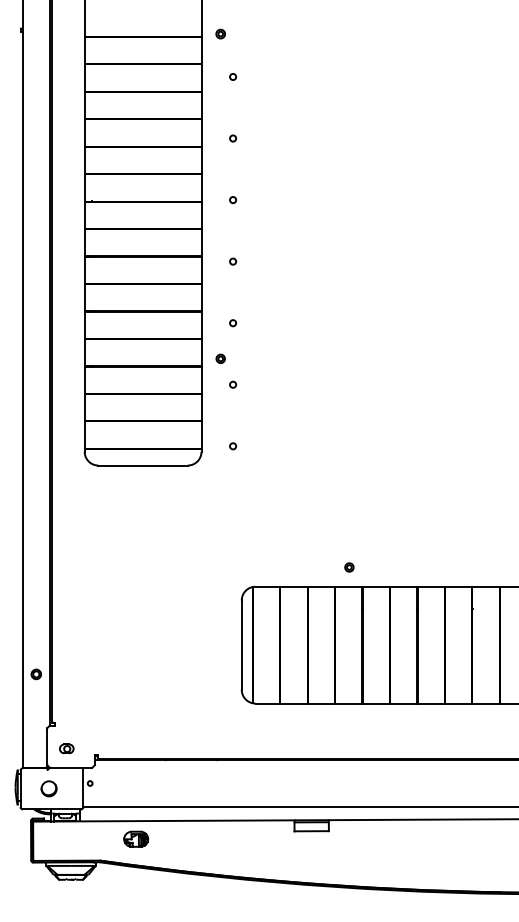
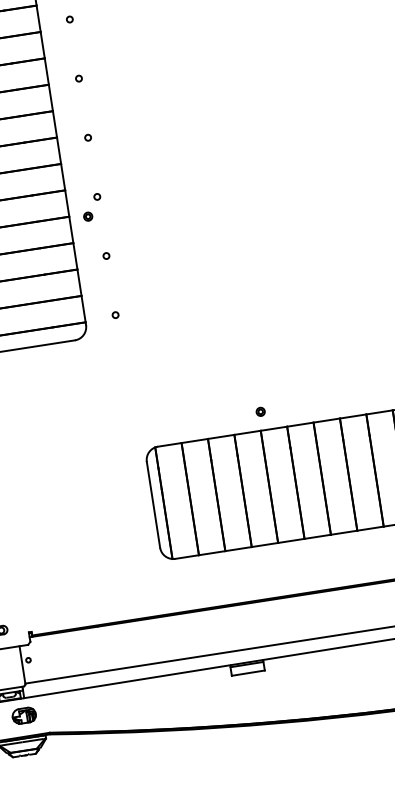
part: (220, 358) -> (87, 216), moved
part: (349, 567) -> (260, 411), moved
part: (136, 838) -> (24, 714), moved

